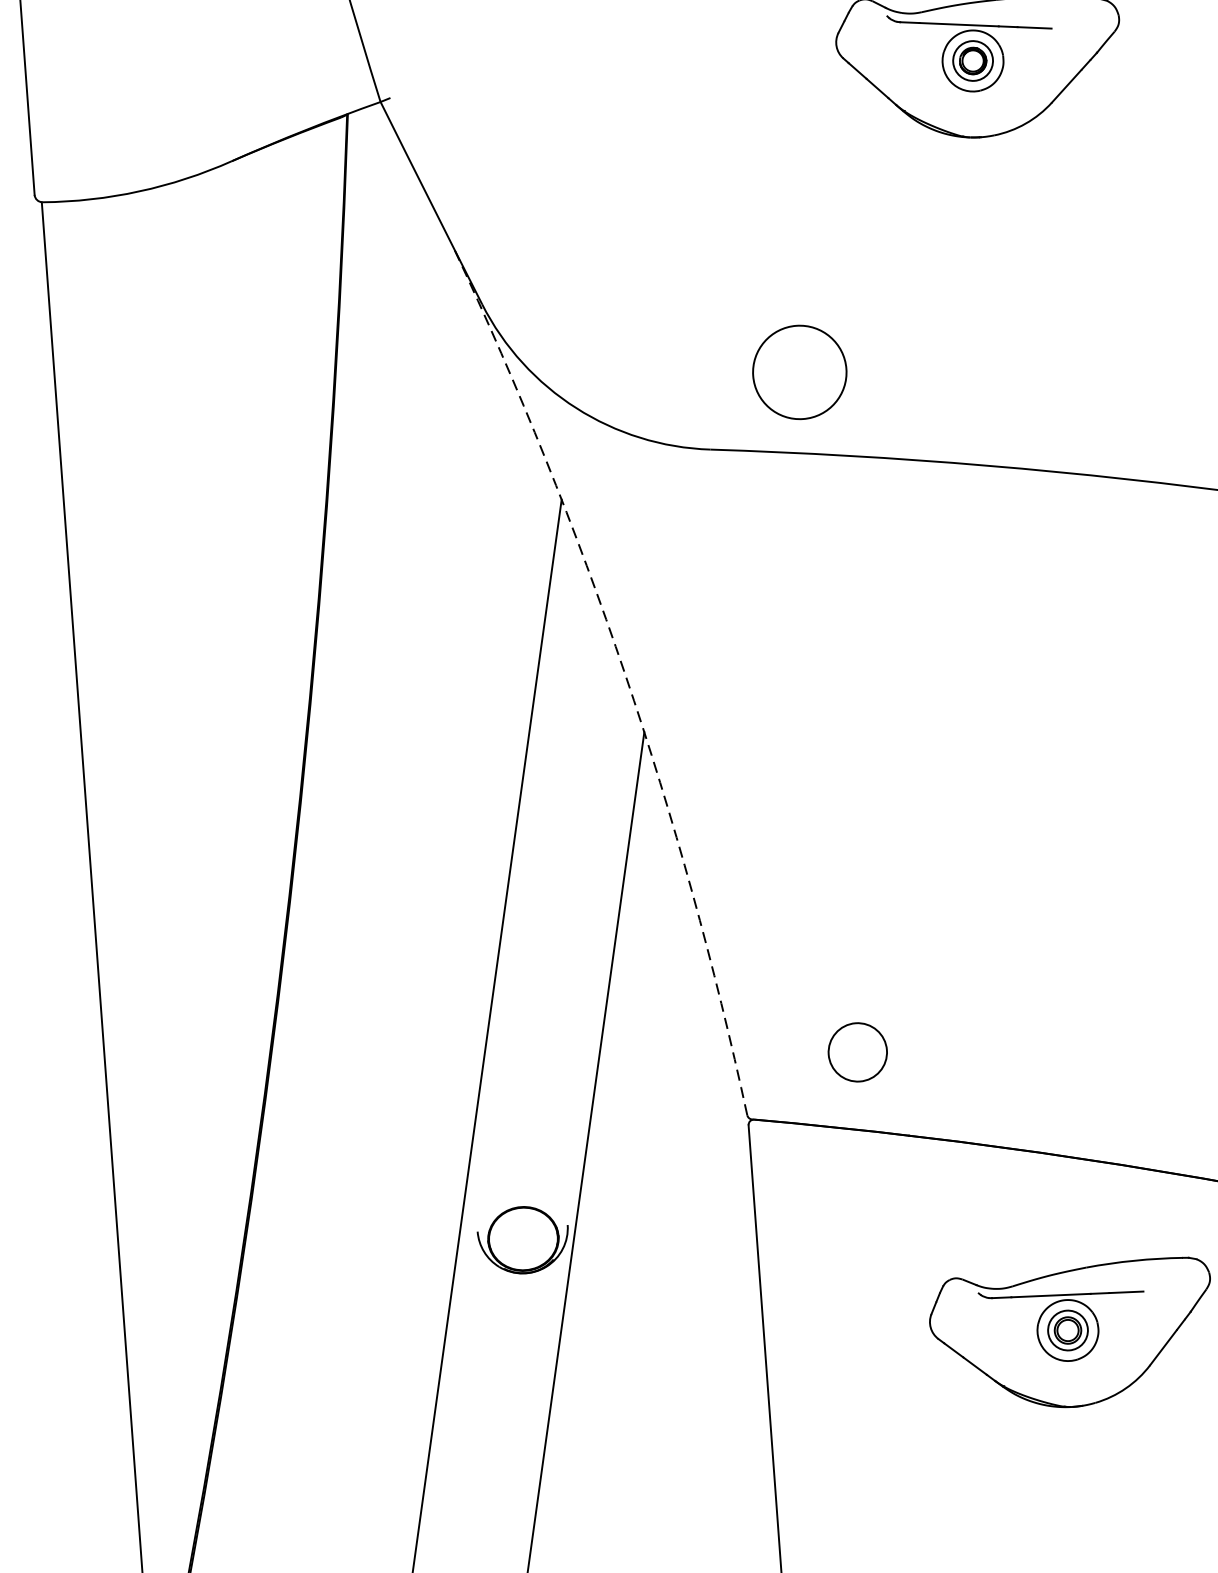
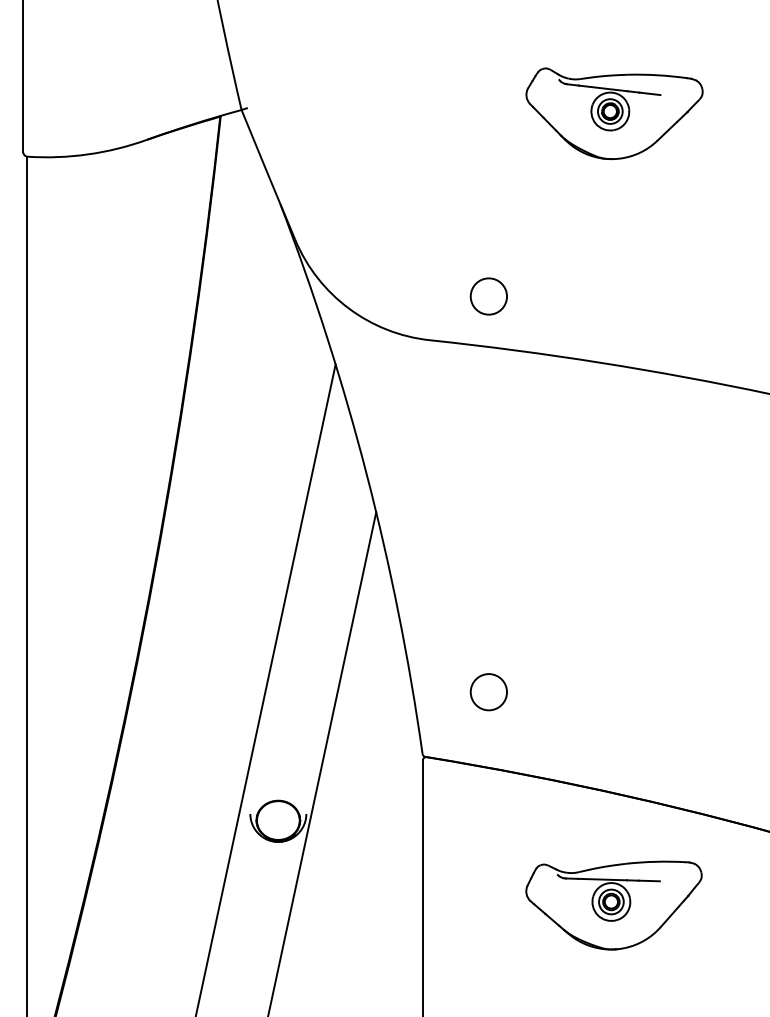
circle: (799, 372) -> (488, 296), size x0.62
arc: (624, 674) -> (366, 475), dashed -> solid
circle: (857, 1052) -> (488, 692), moved

